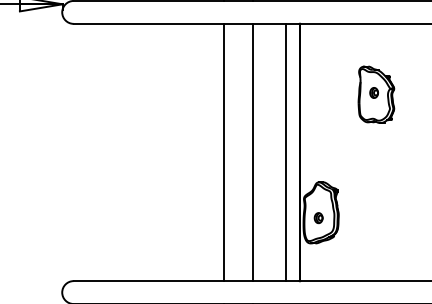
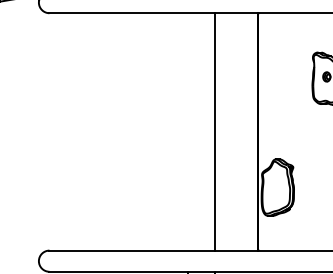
line: (224, 152) -> (188, 131), removed
line: (286, 152) -> (245, 131), removed
part: (318, 218) -> (275, 192), removed

